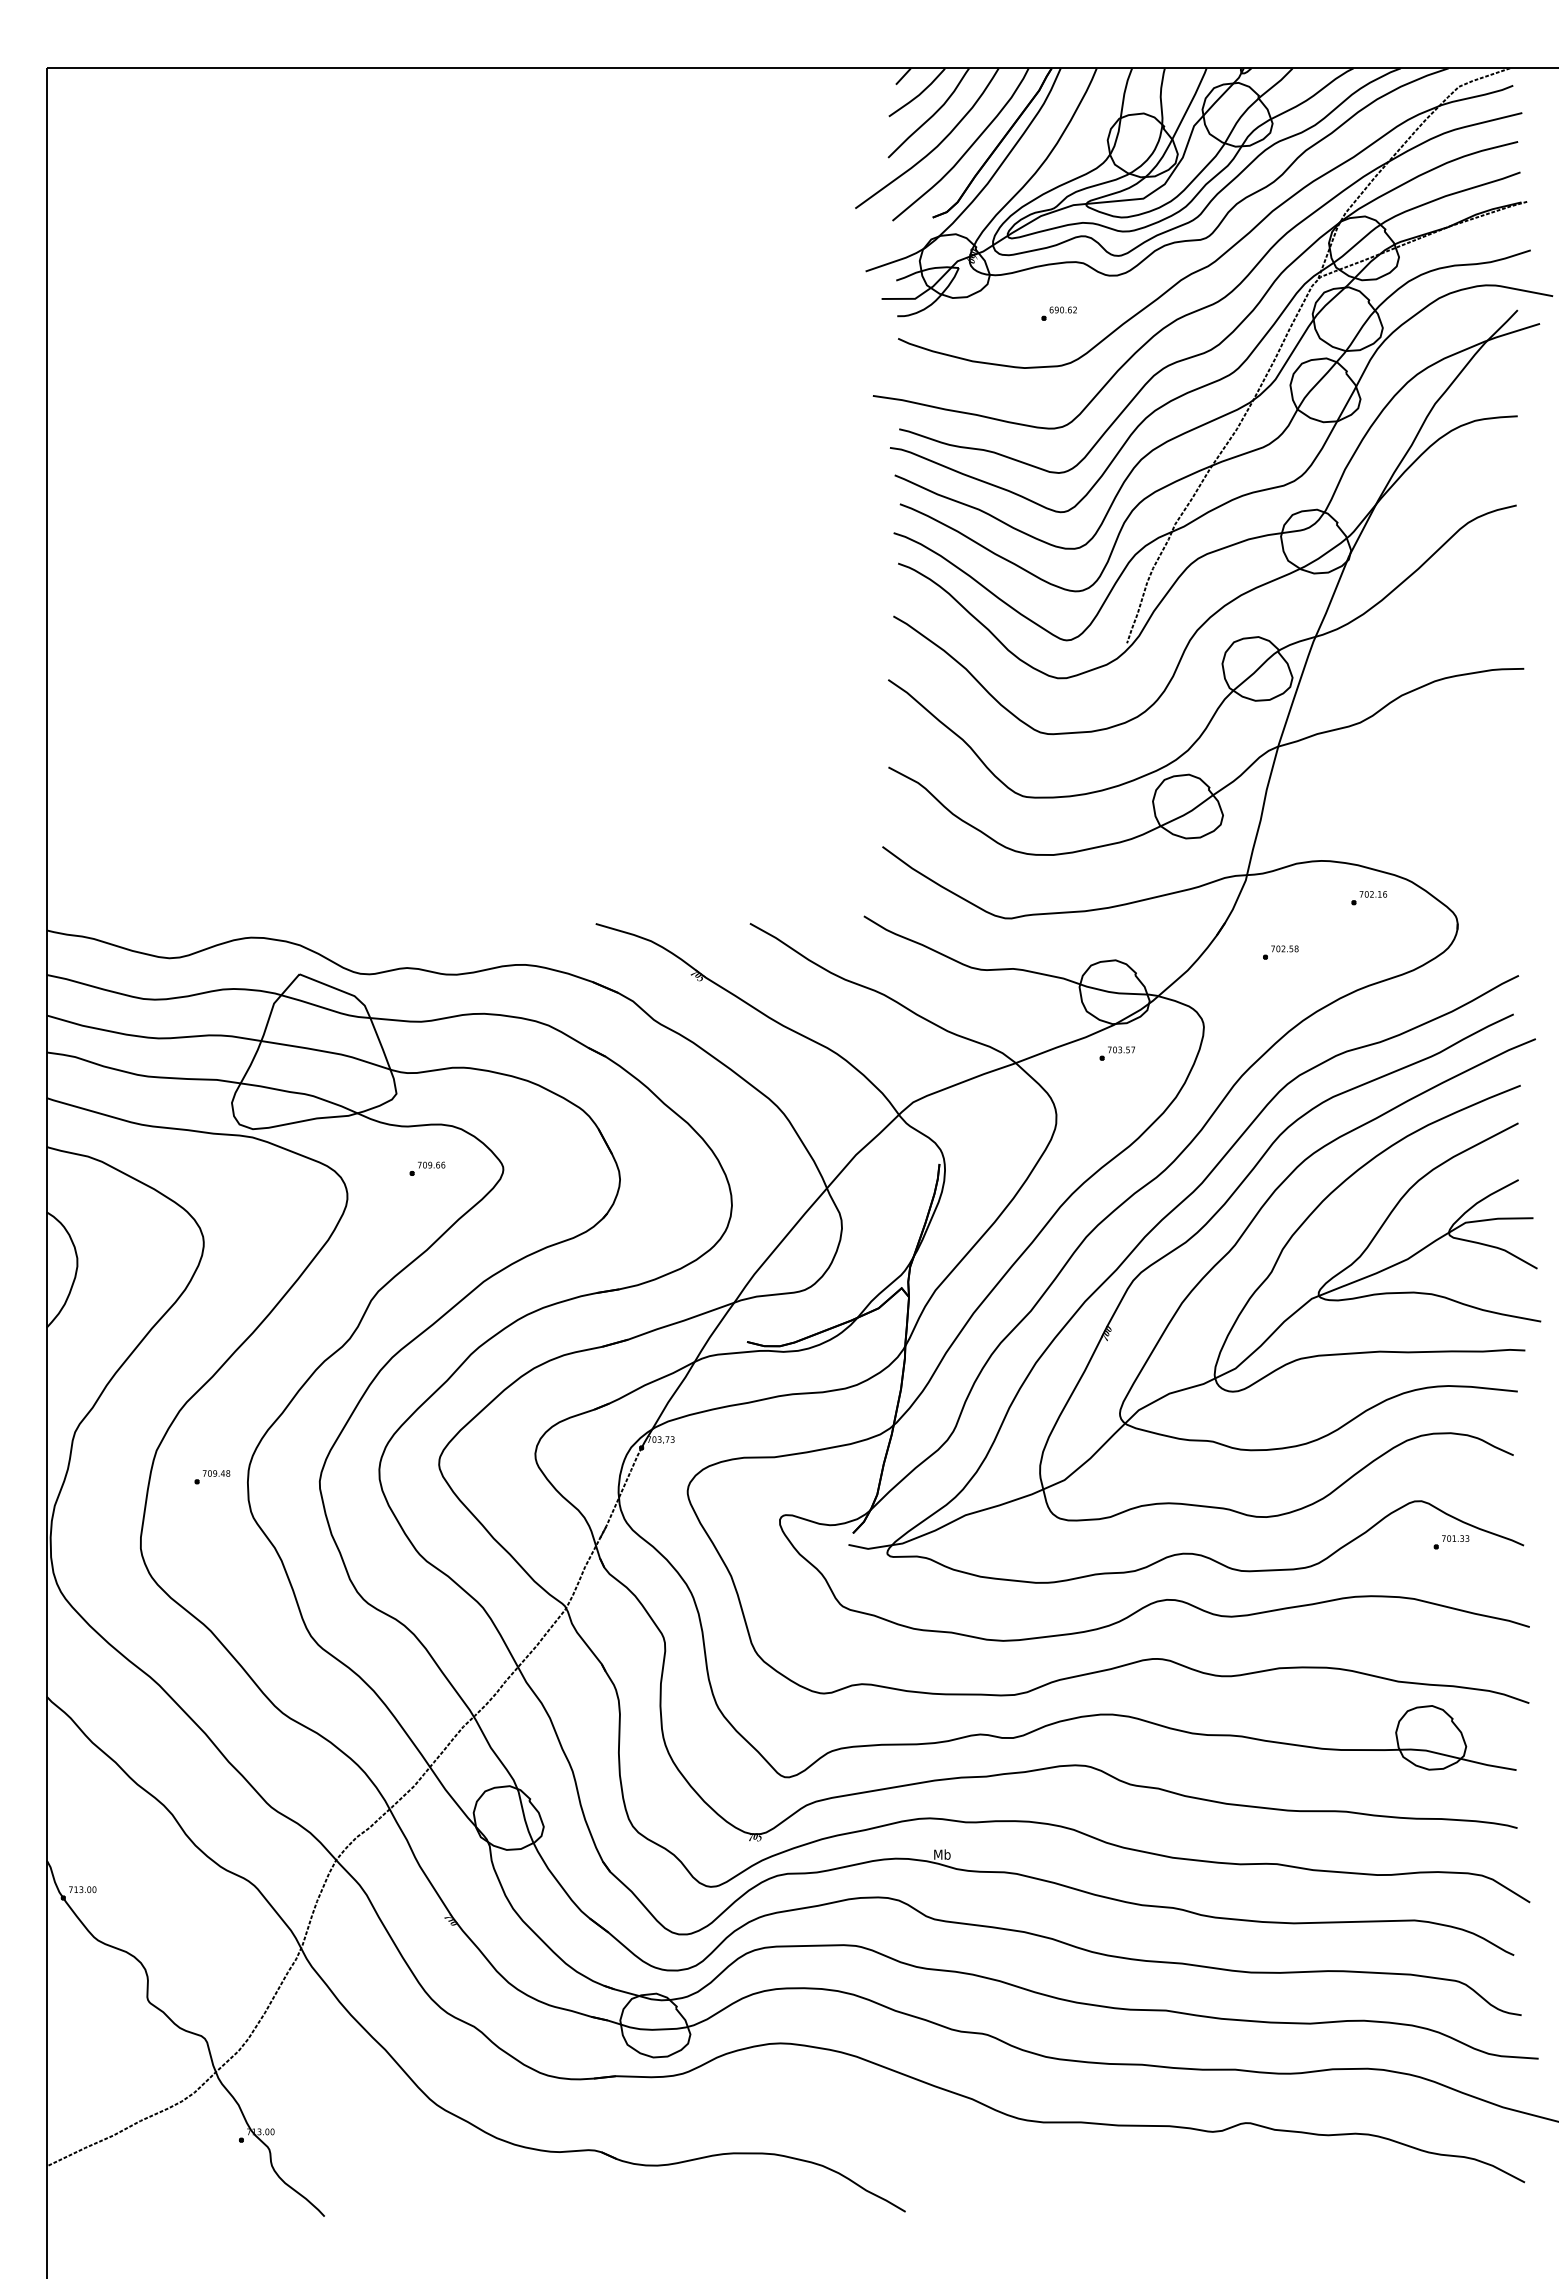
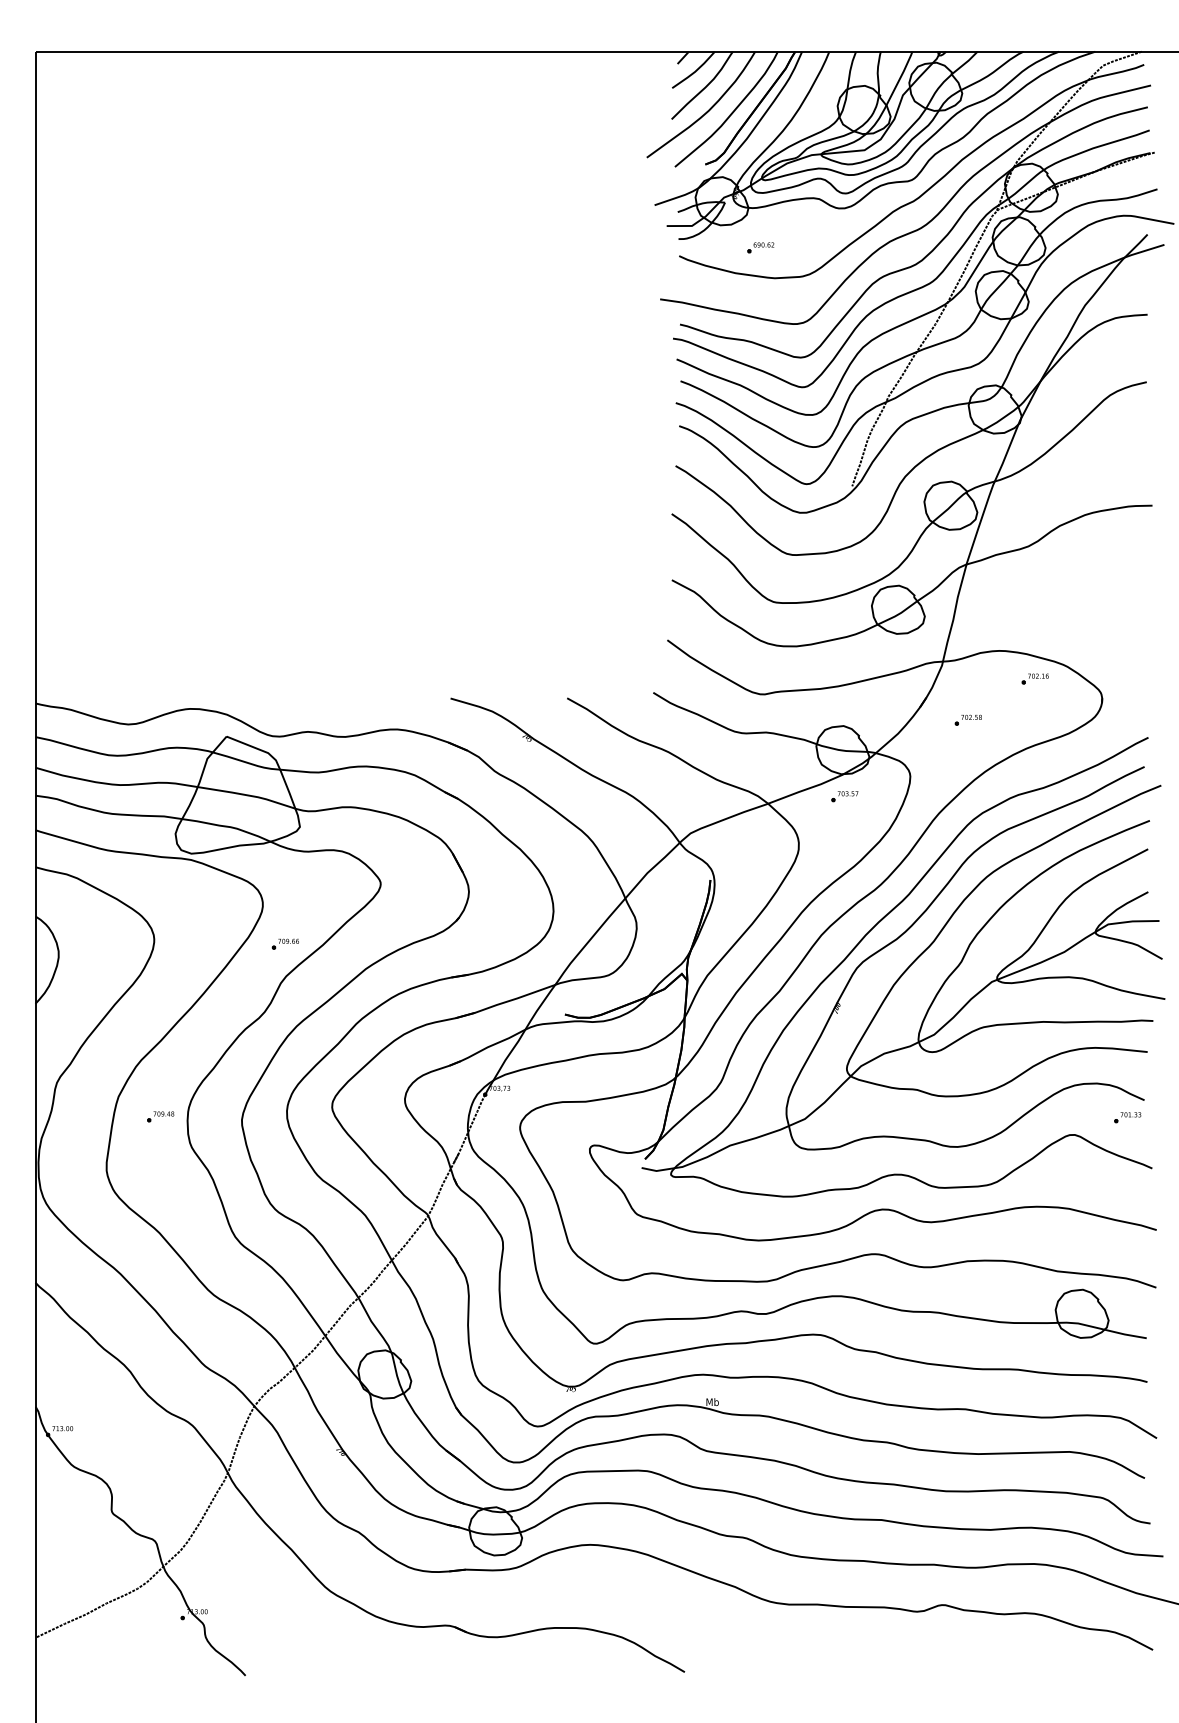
part: (1058, 313) -> (760, 247), moved
part: (427, 1168) -> (285, 943), moved
part: (1451, 1542) -> (1127, 1117), moved

